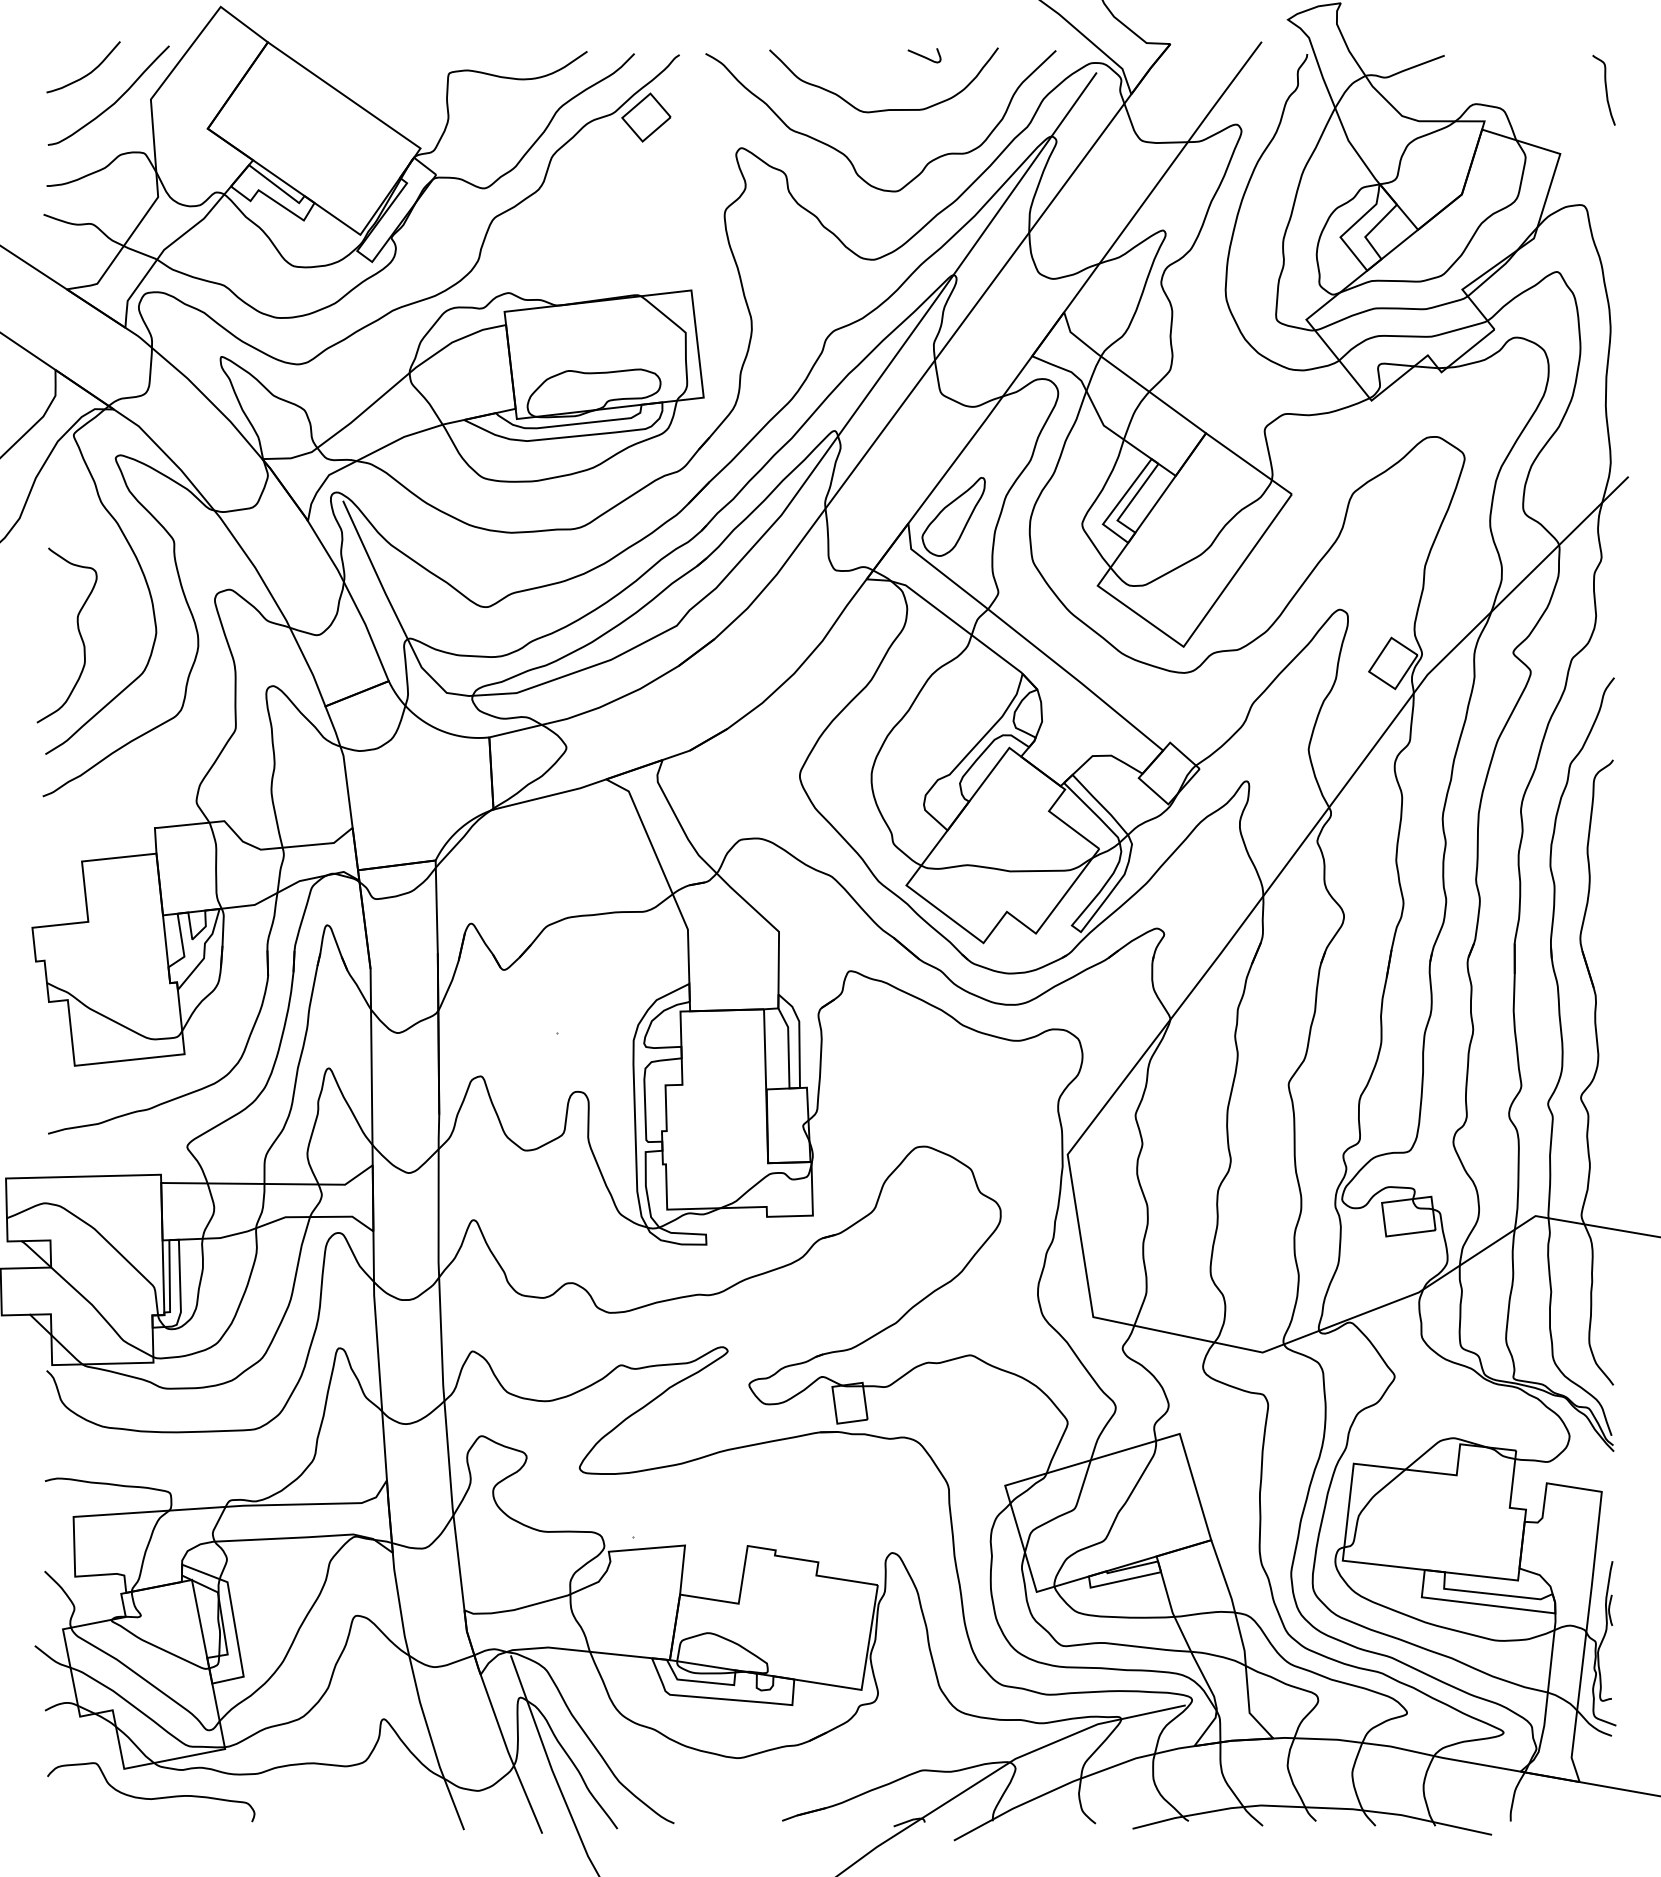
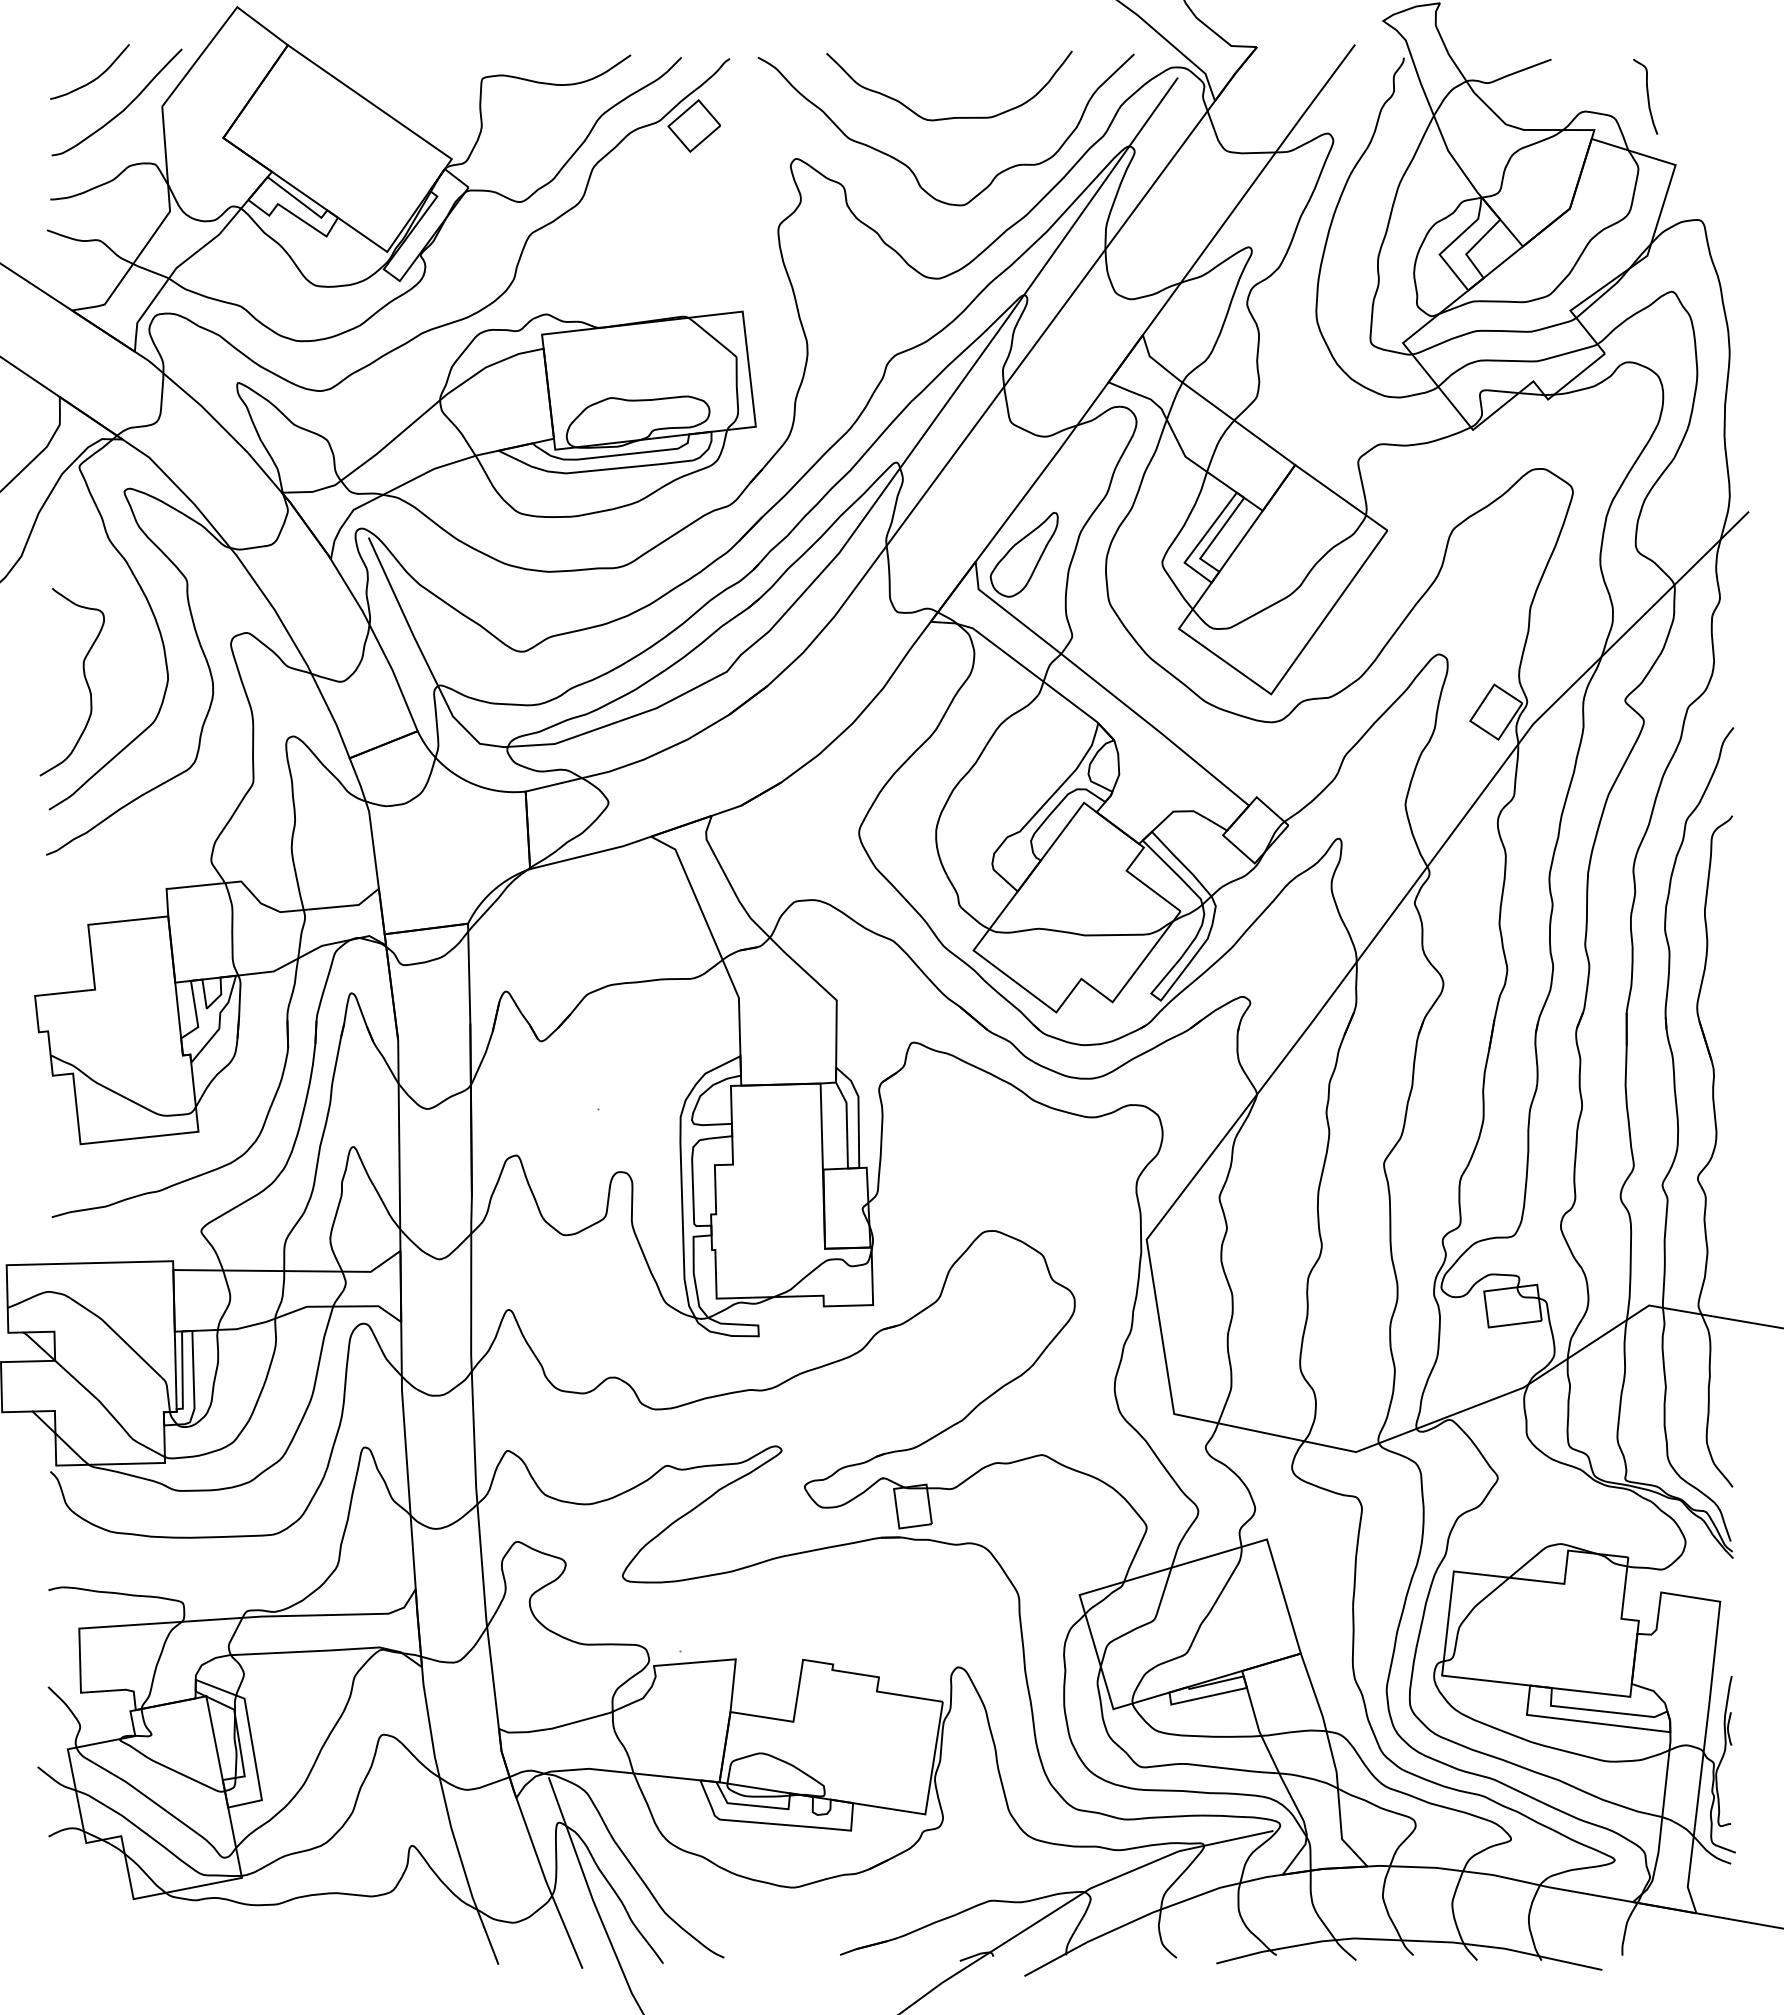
curve: (923, 55) -> (991, 59), removed
curve: (1605, 90) -> (1647, 96), moved
curve: (151, 1798) -> (162, 1930), removed

